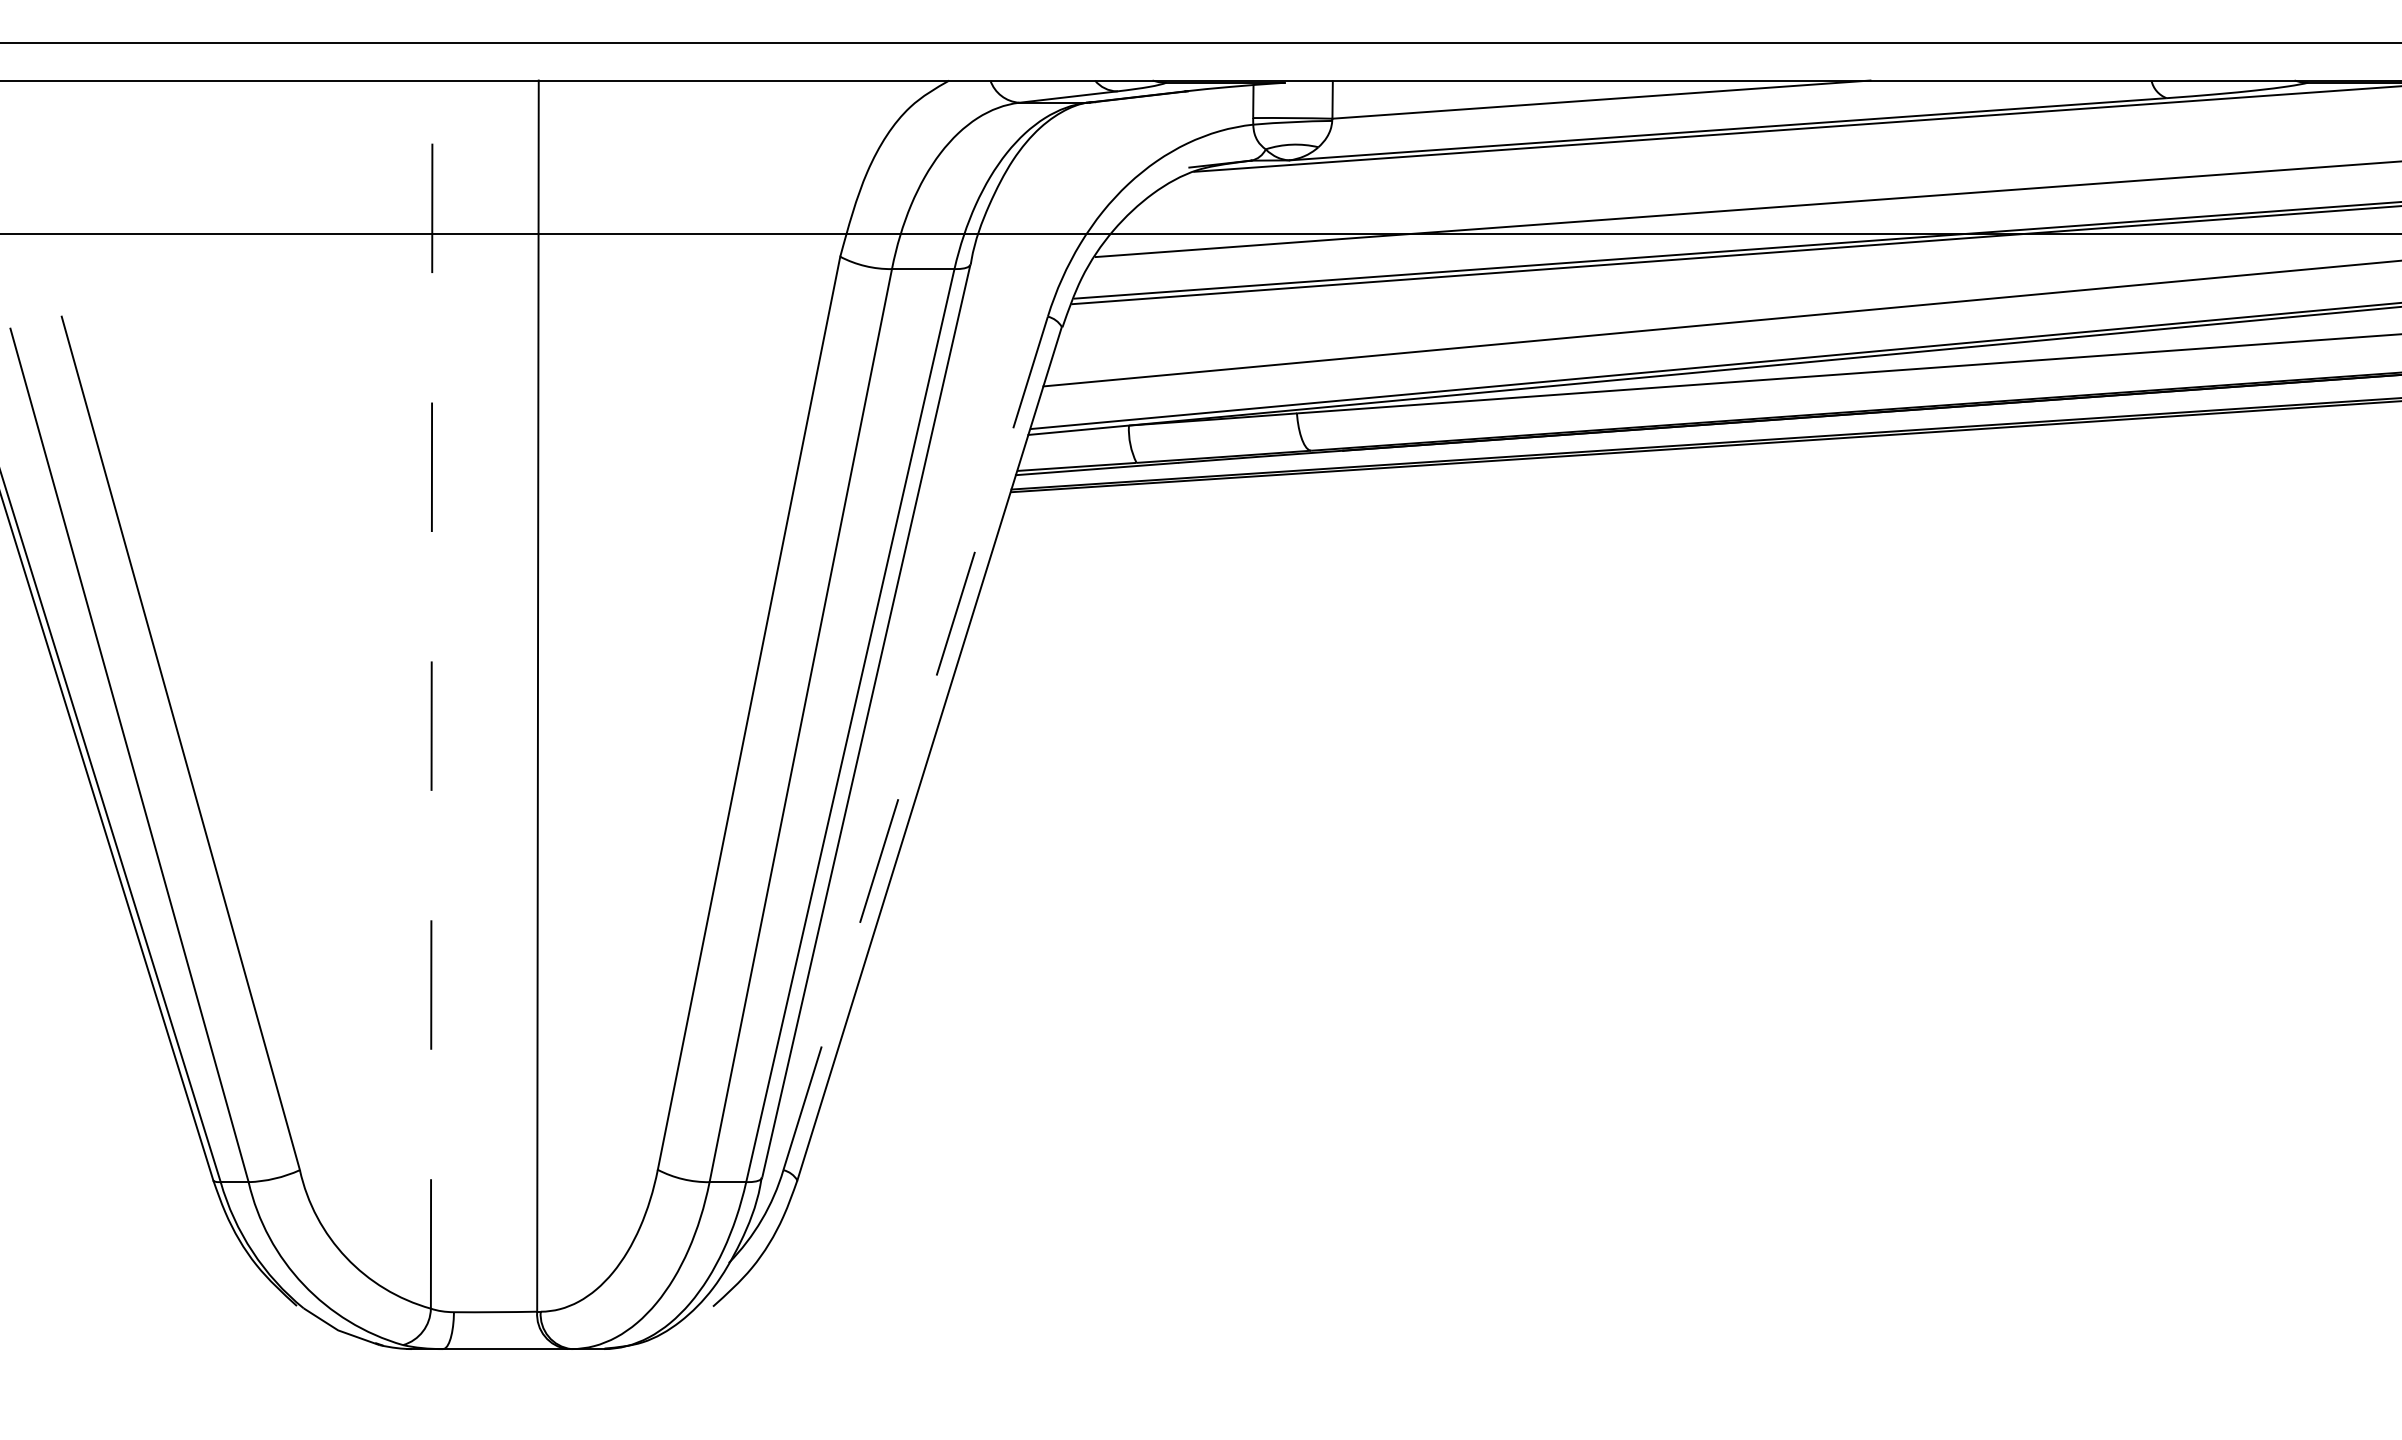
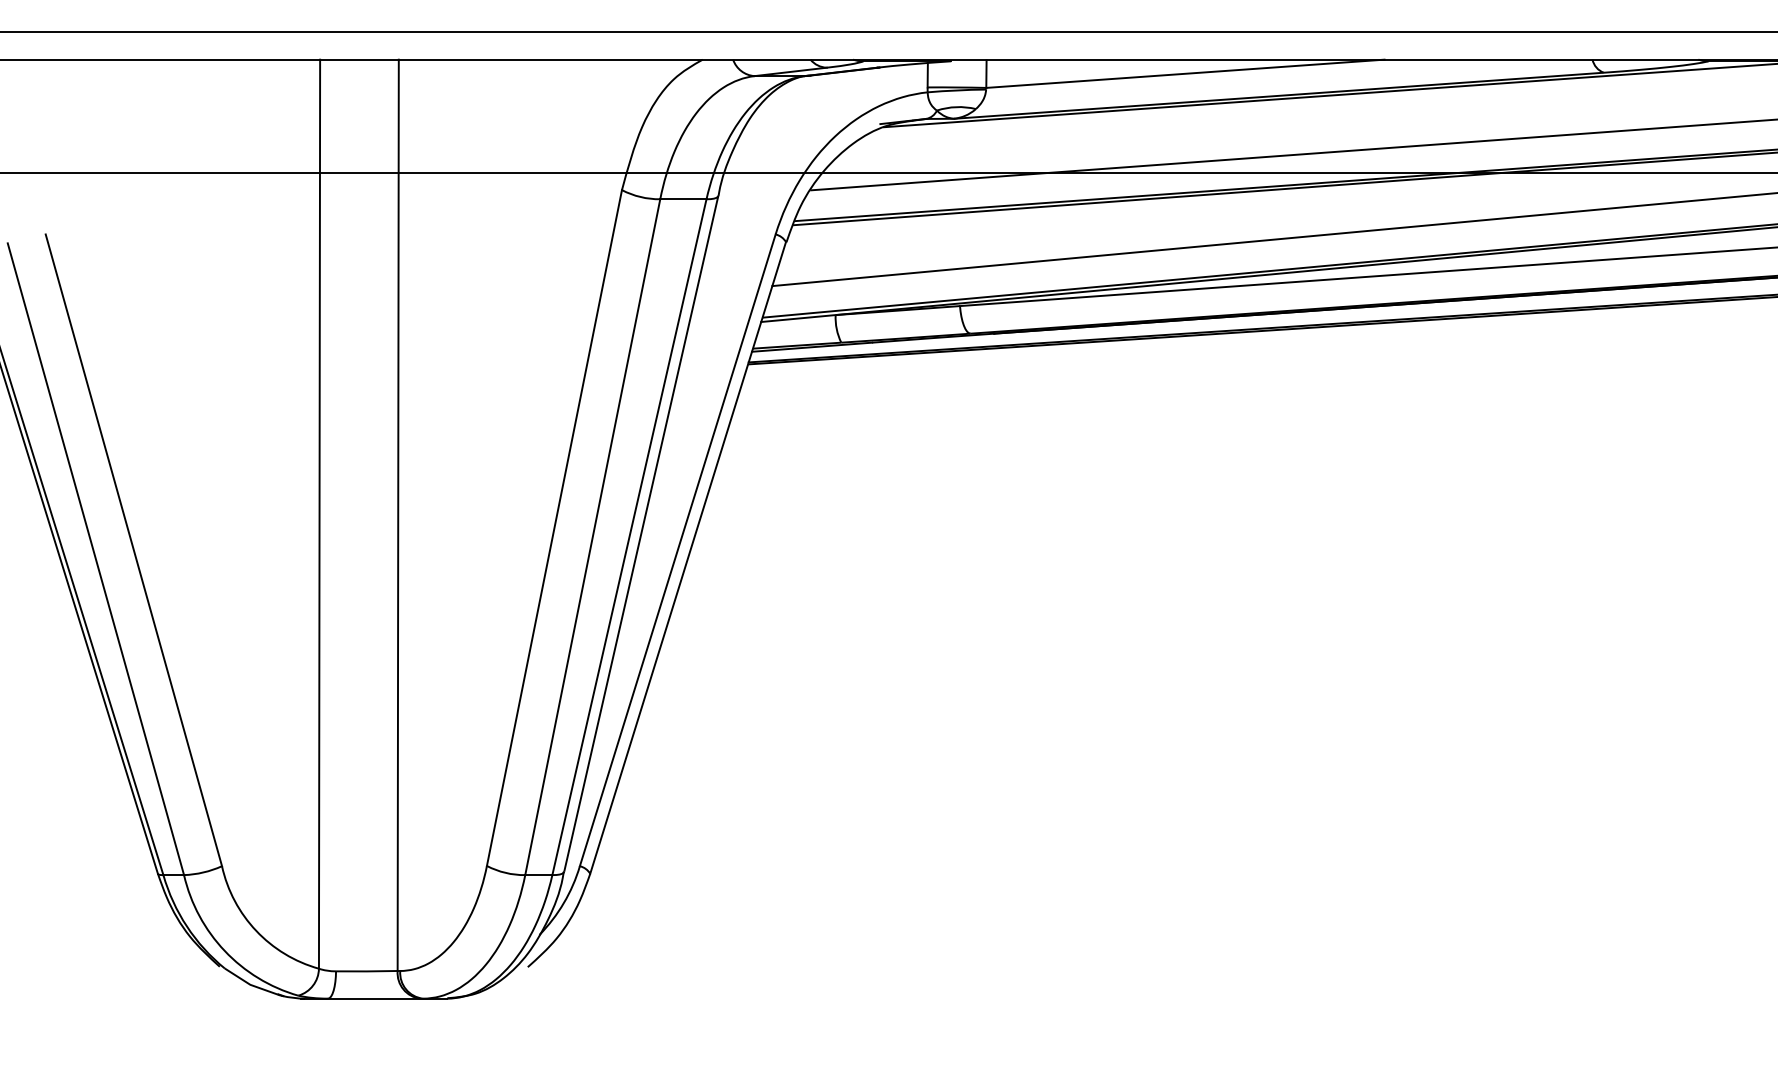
line: (431, 694) -> (319, 514), dashed -> solid
line: (915, 743) -> (677, 550), dashed -> solid

